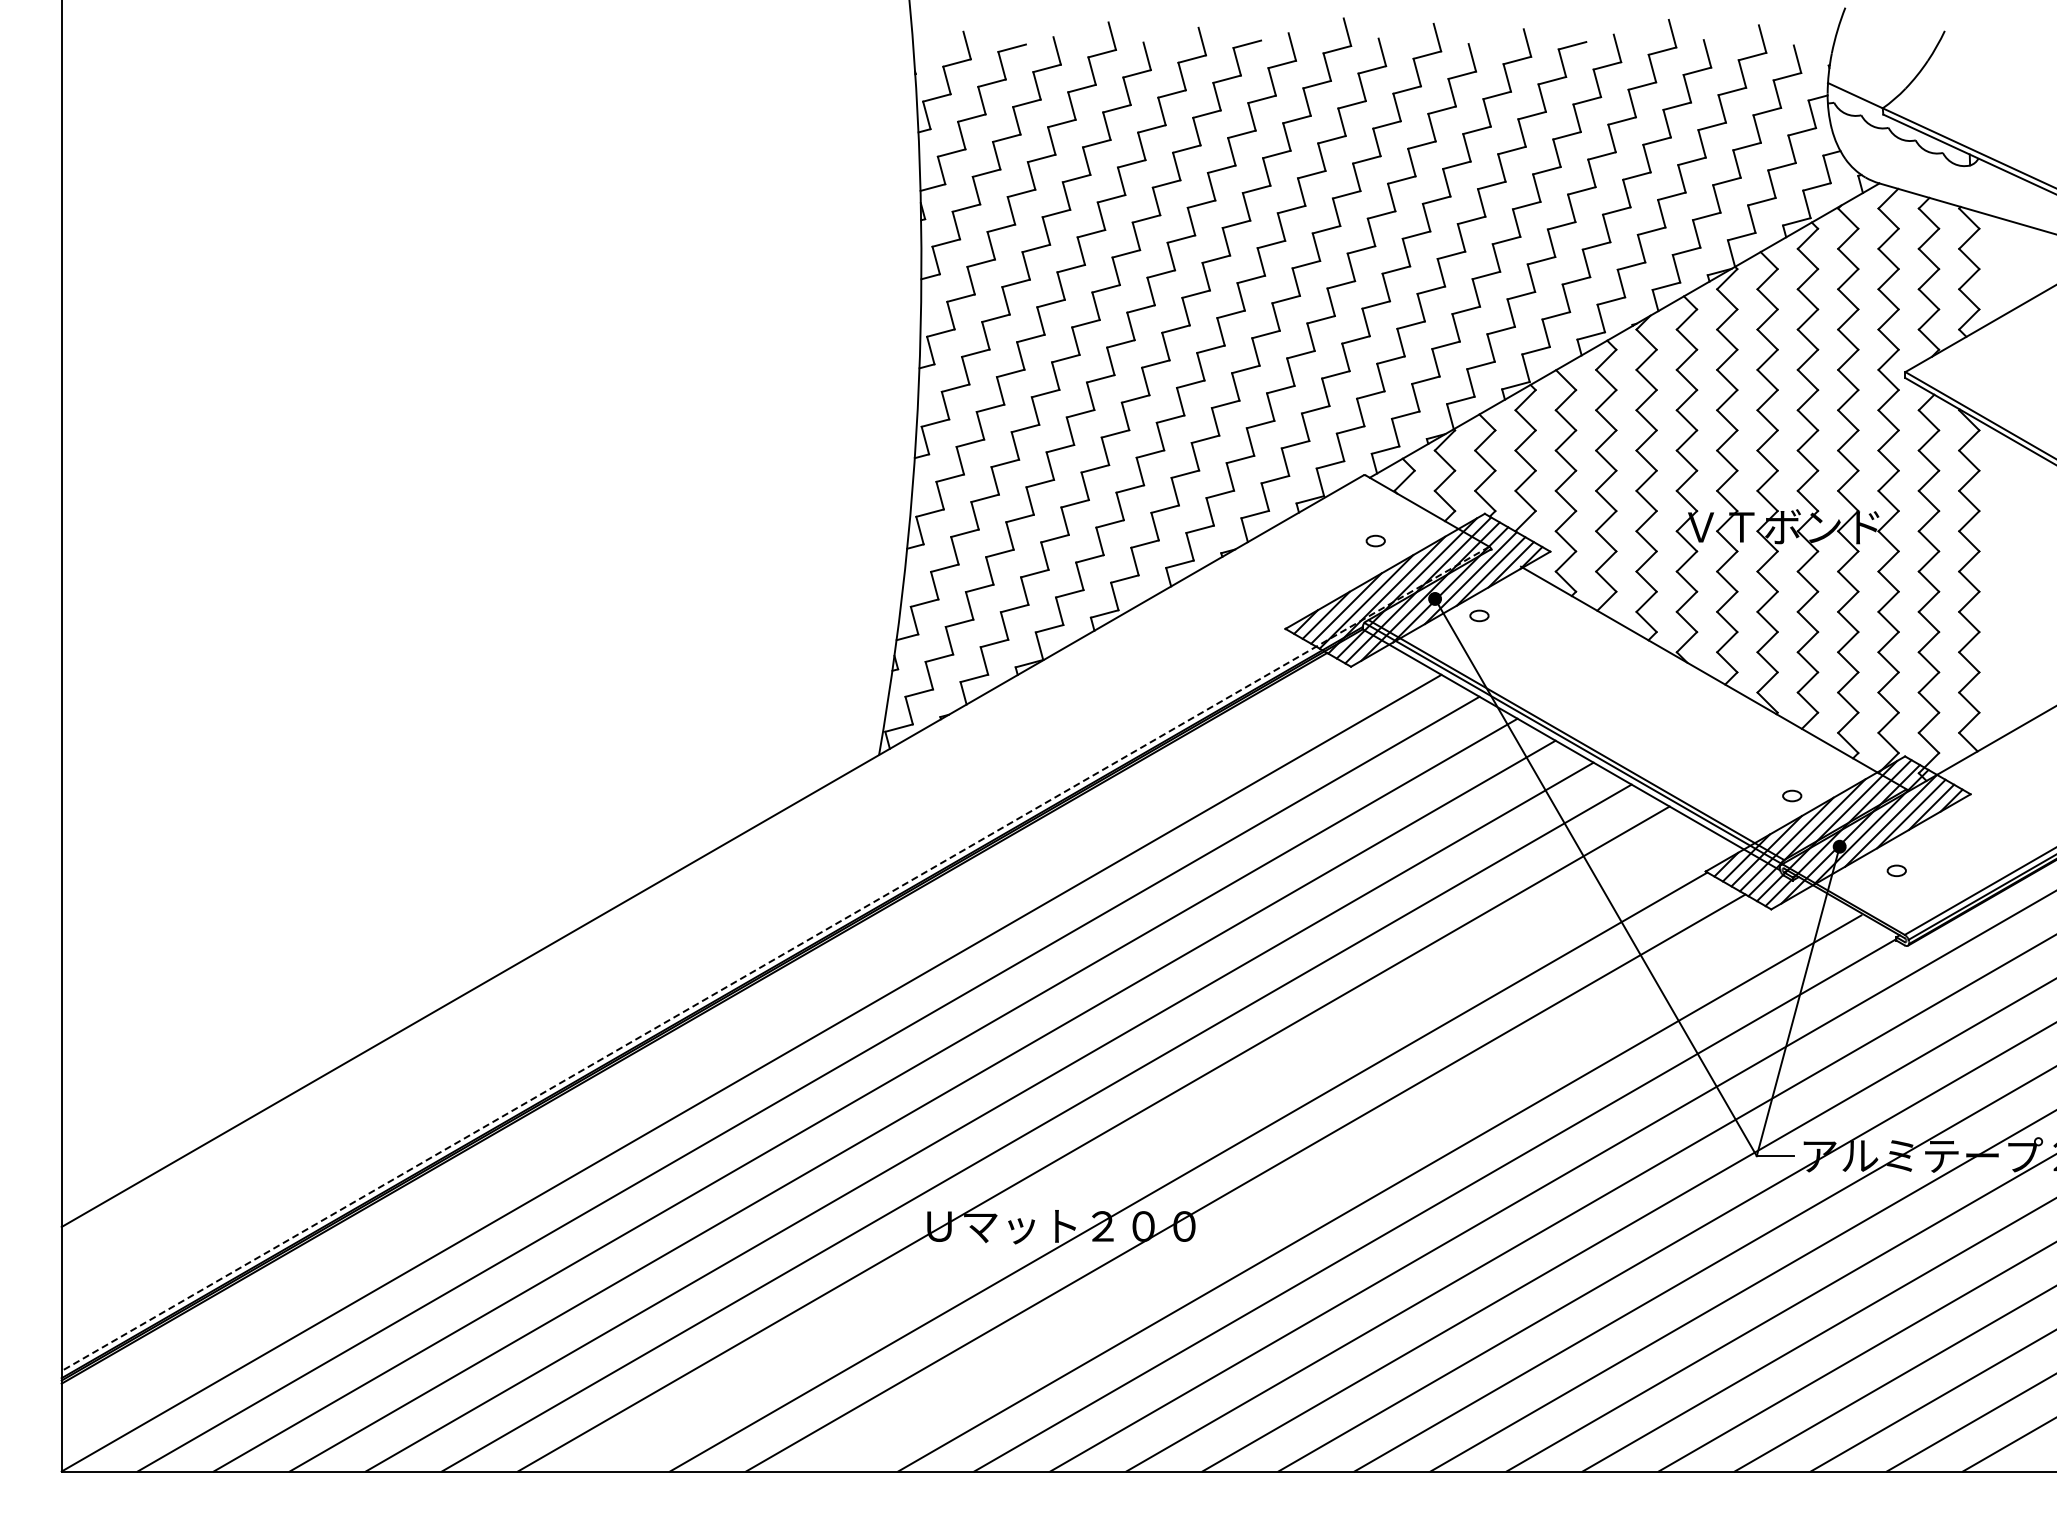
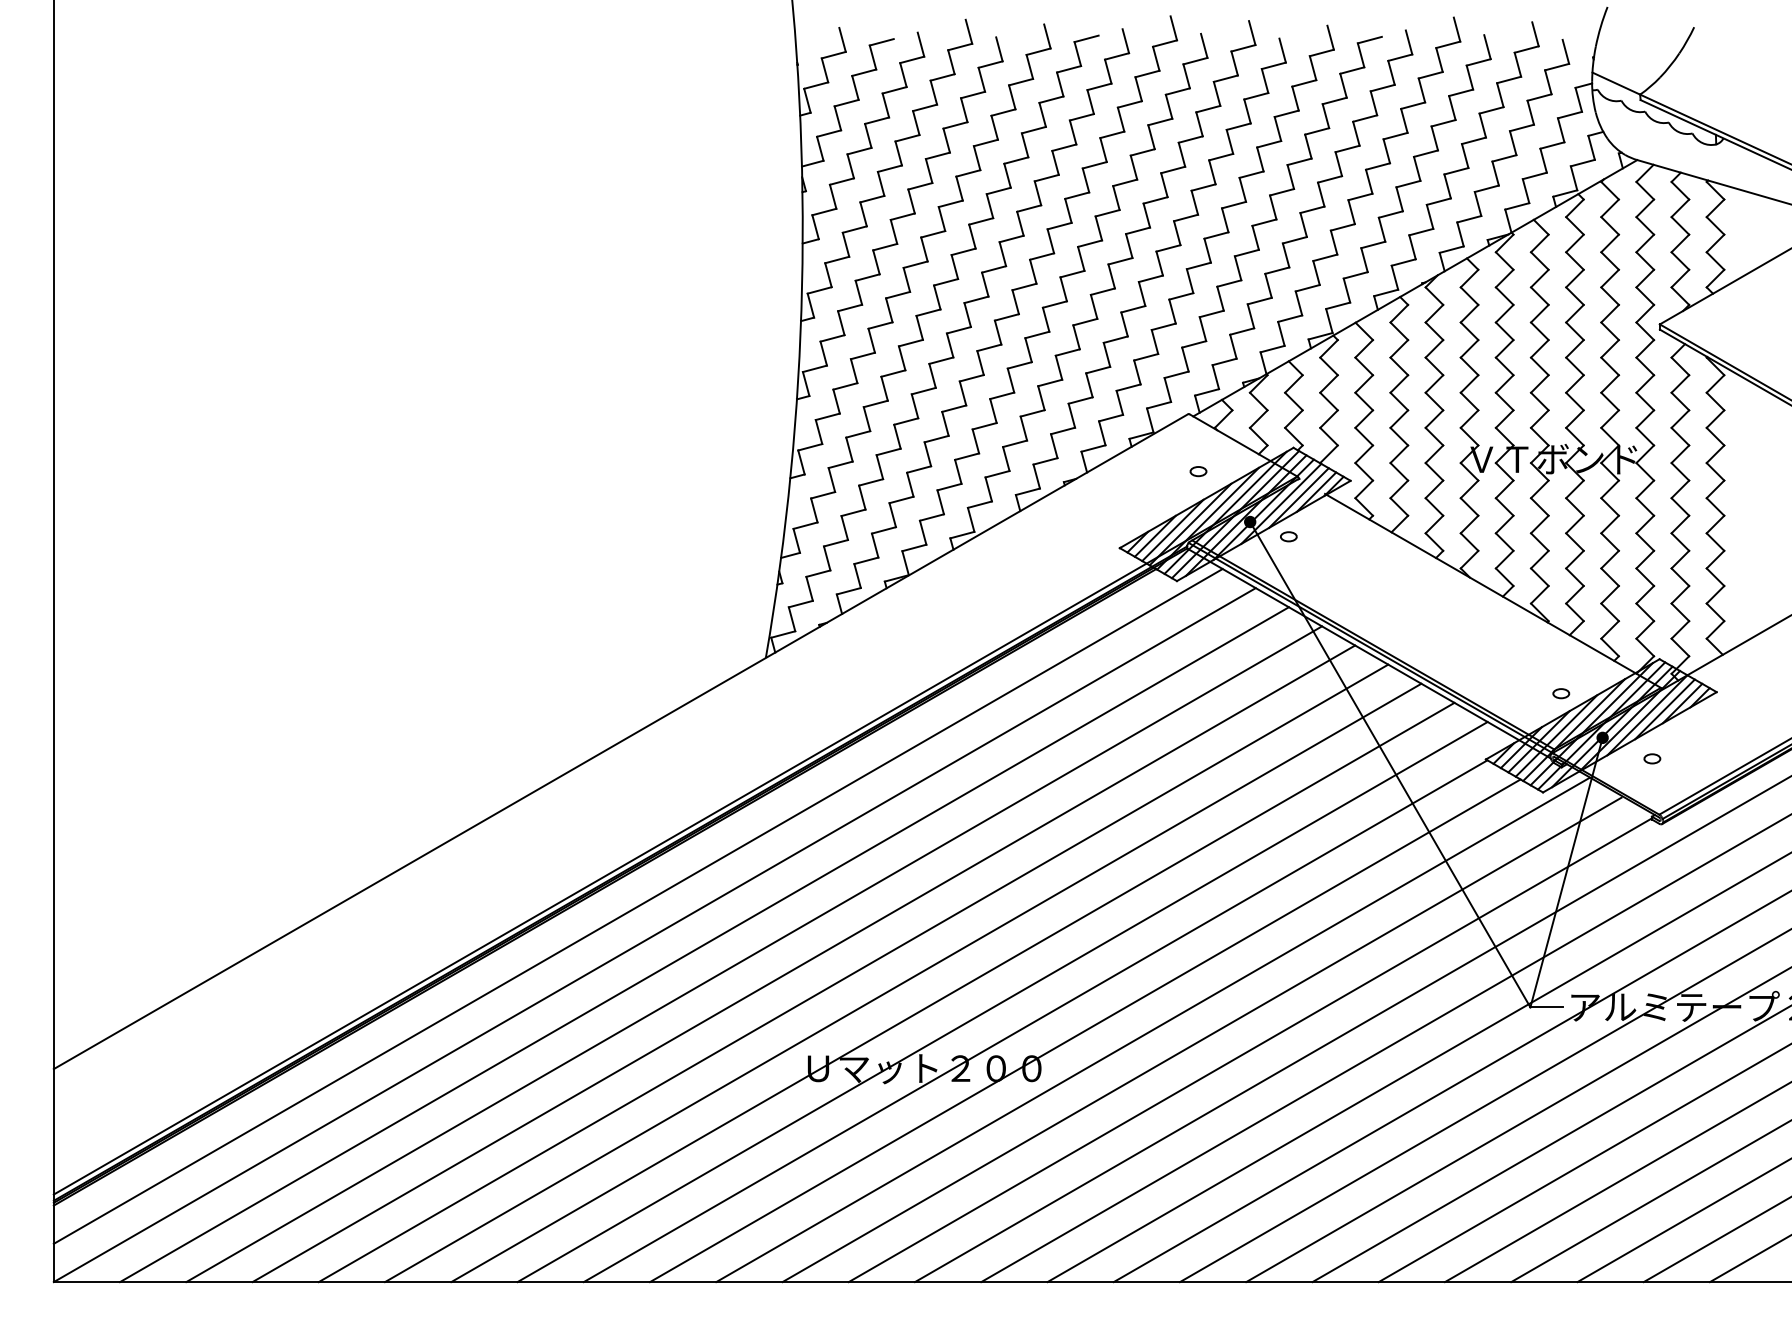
line: (775, 959) -> (675, 836), dashed -> solid
line: (732, 1039) -> (638, 905), added
line: (1150, 1149) -> (1002, 1001), added
line: (1323, 1181) -> (1152, 1029), added

